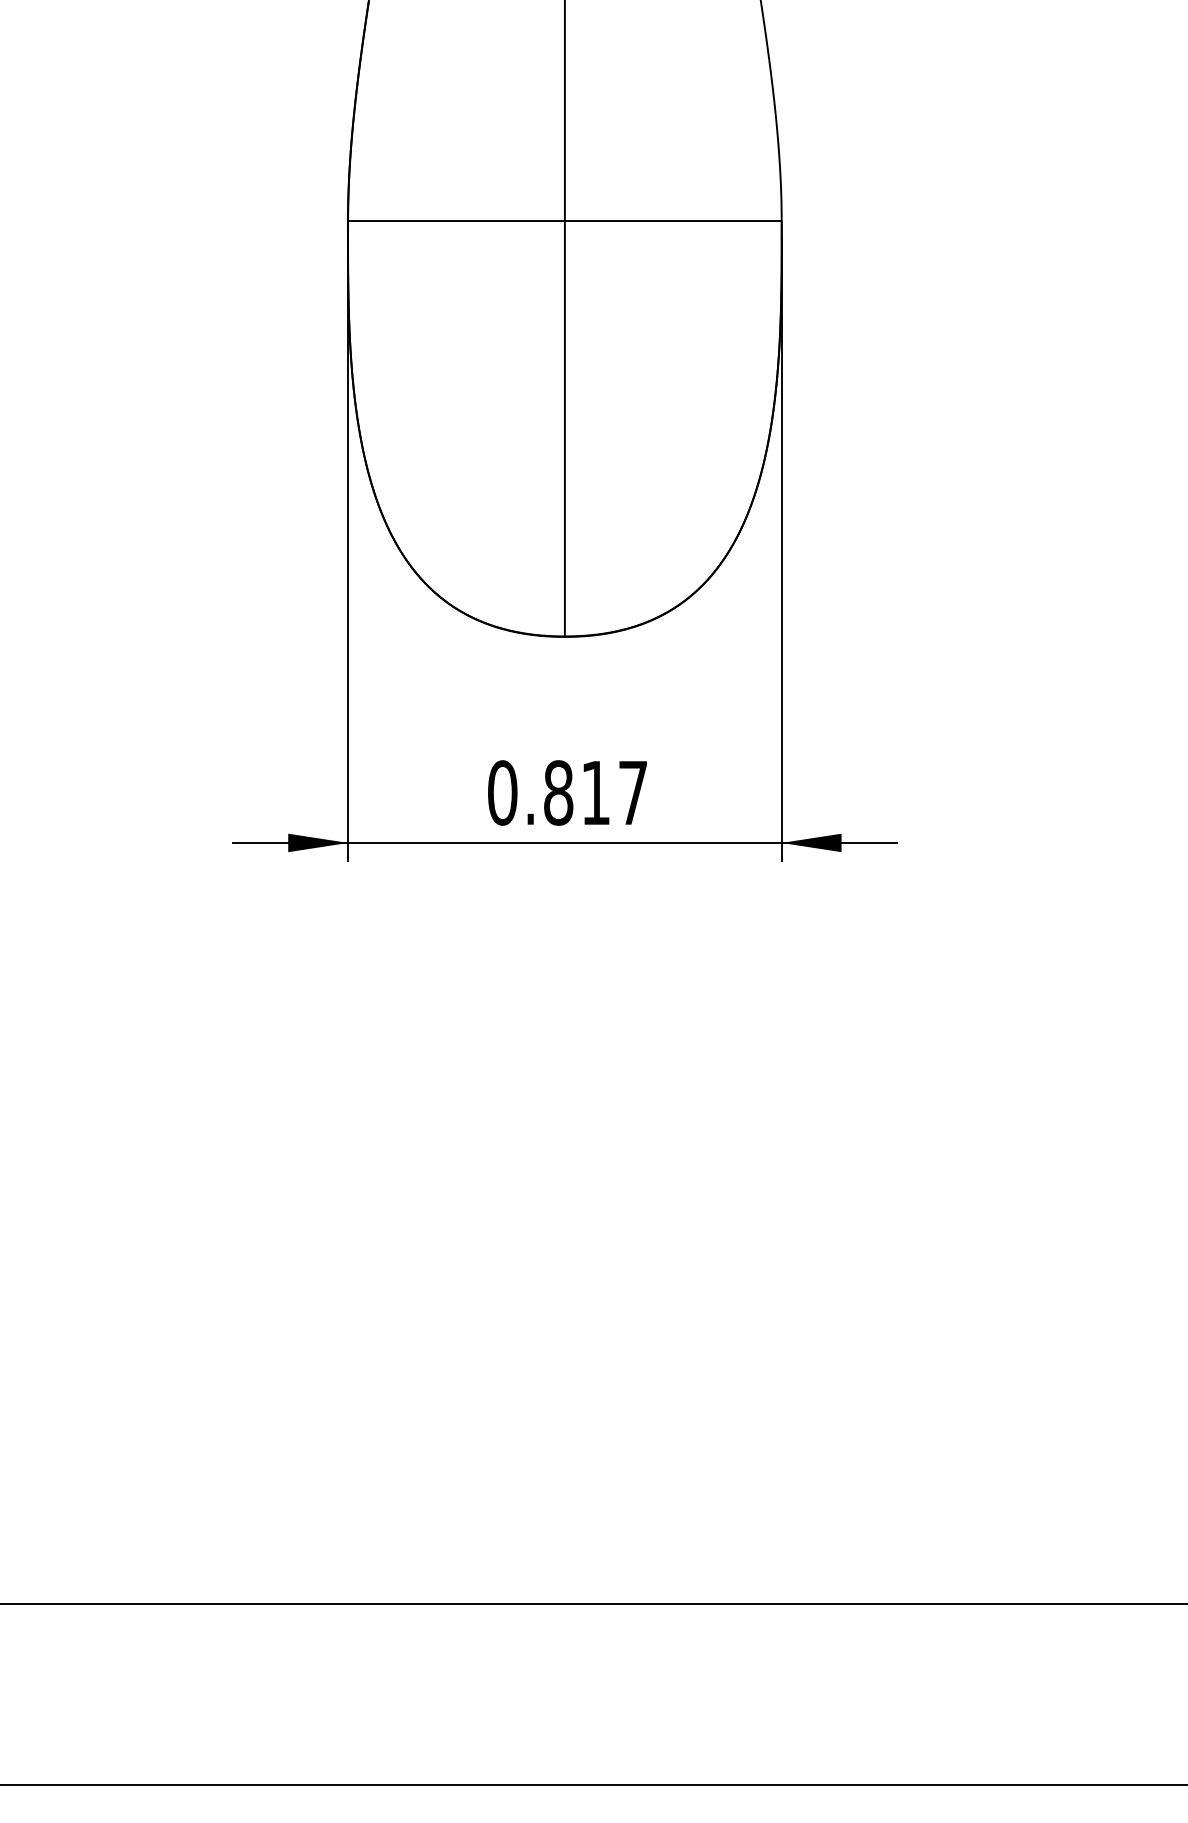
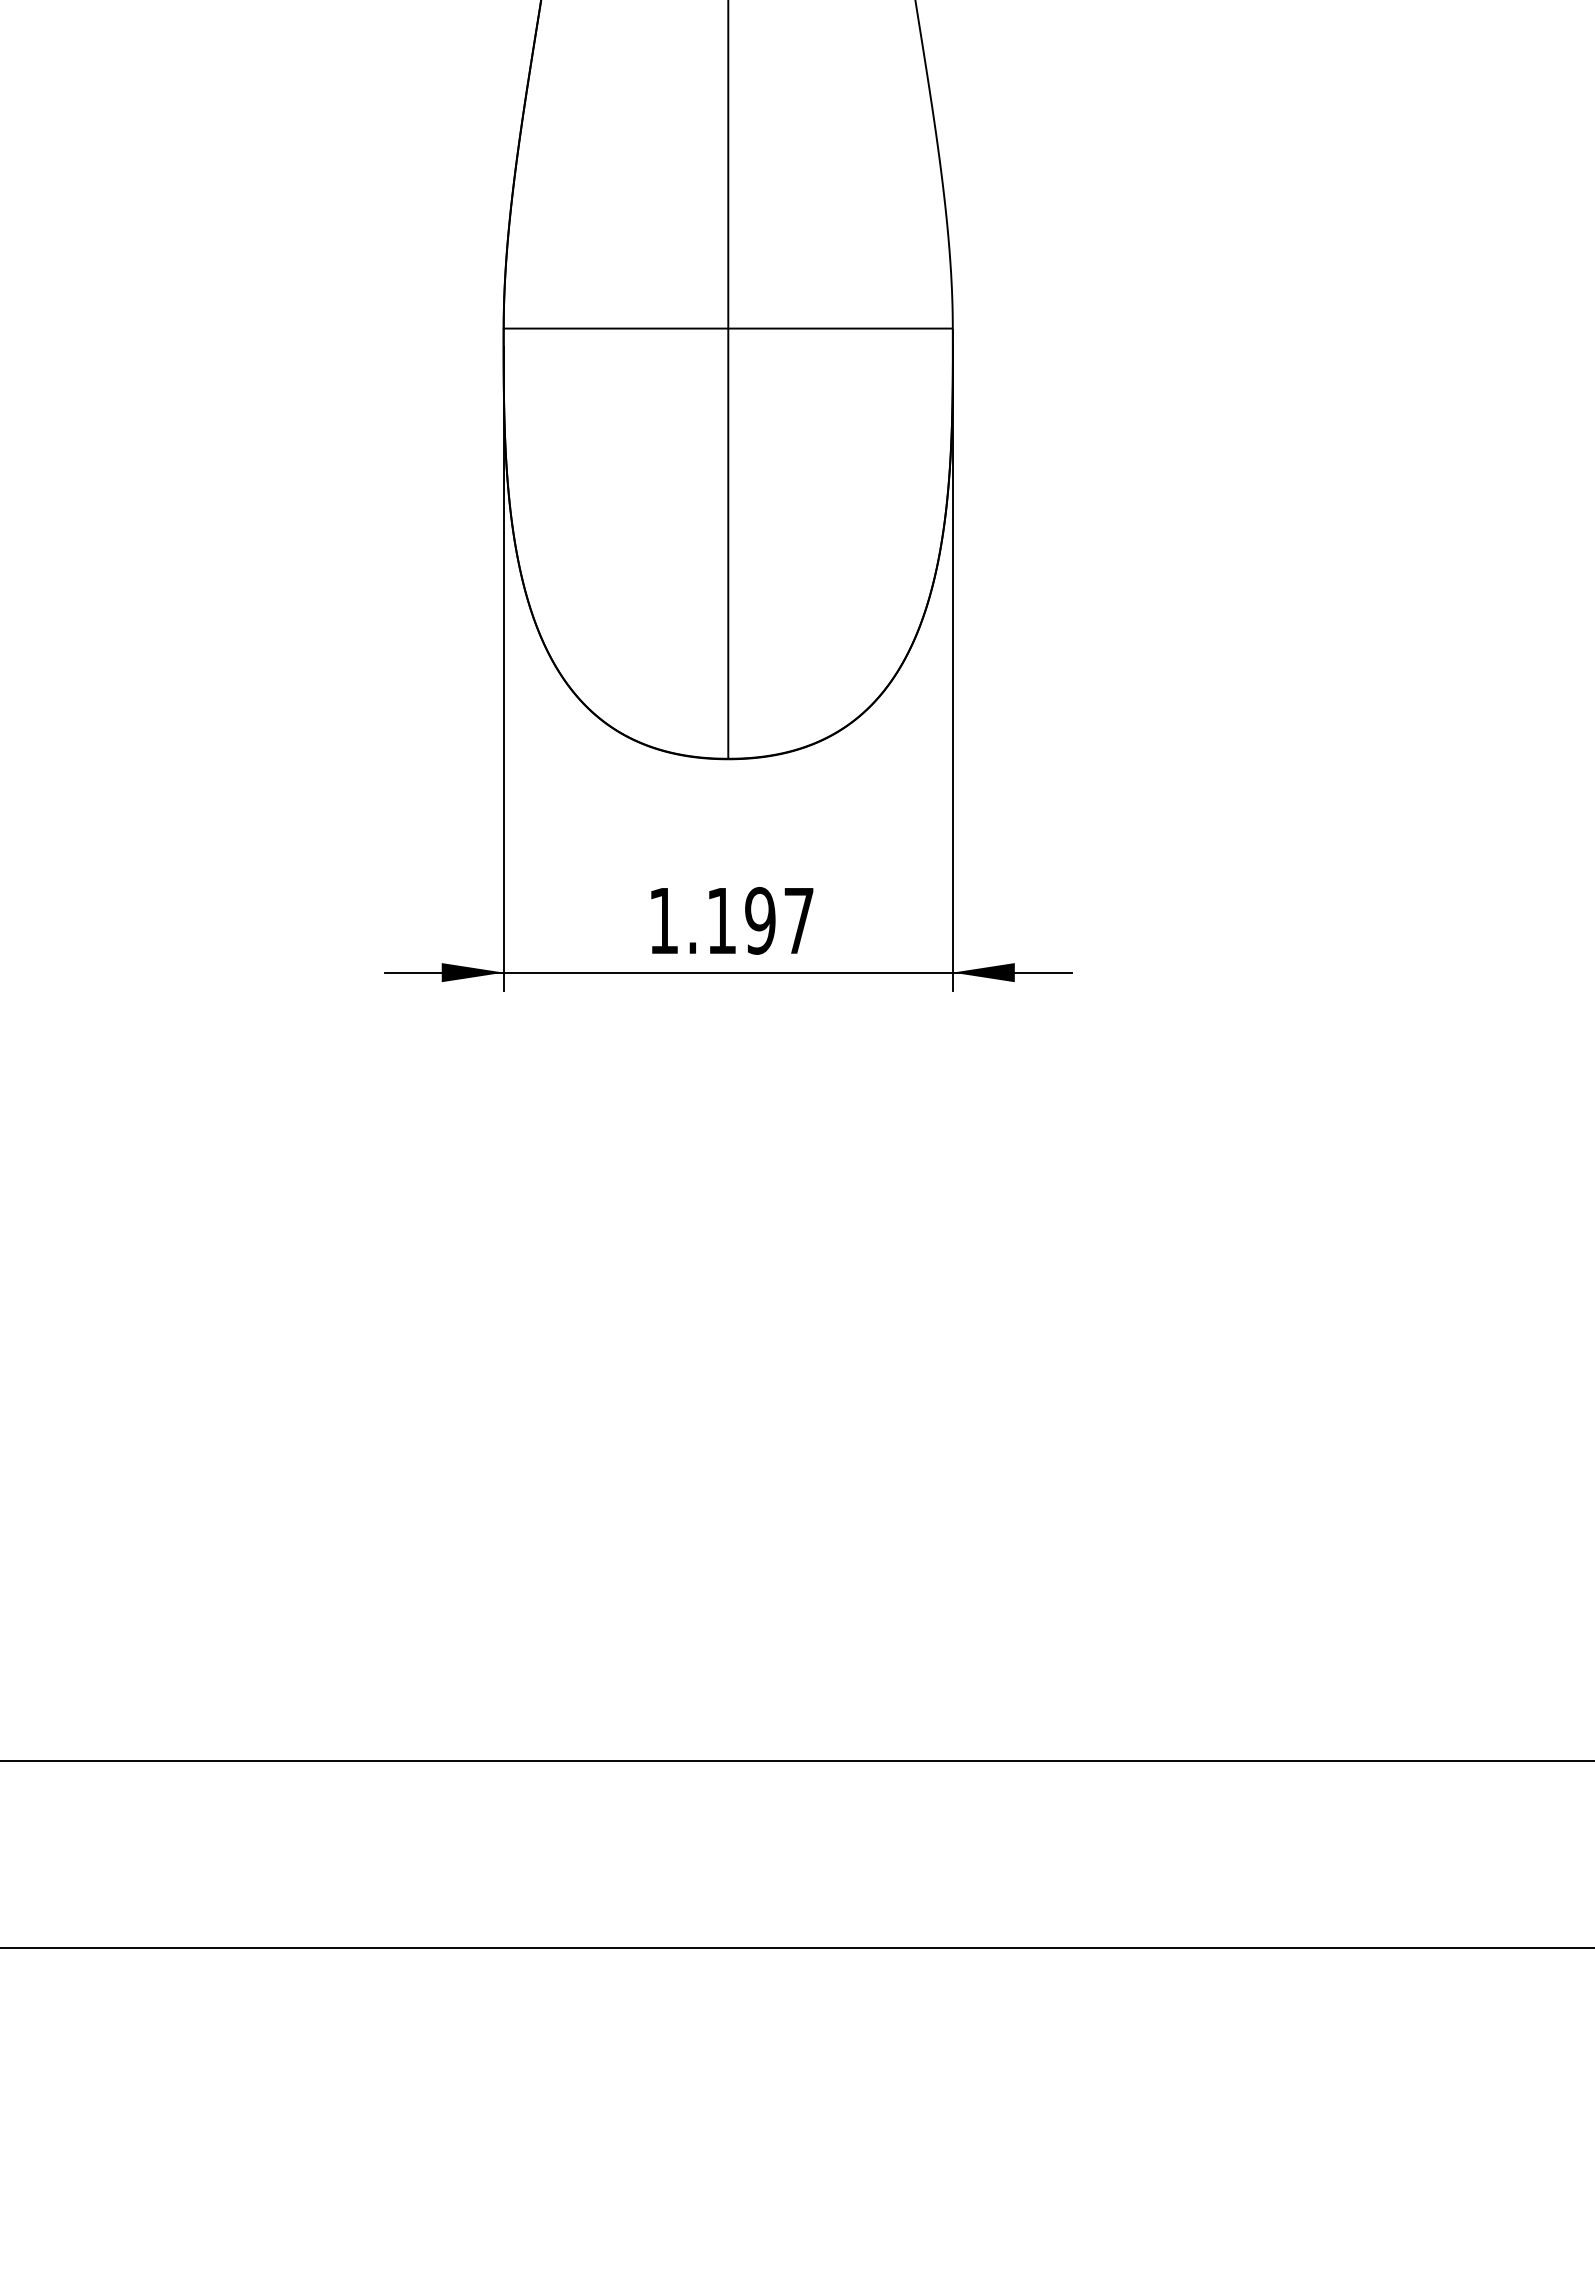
text: (548, 792) -> (711, 920), 0.817 -> 1.197

